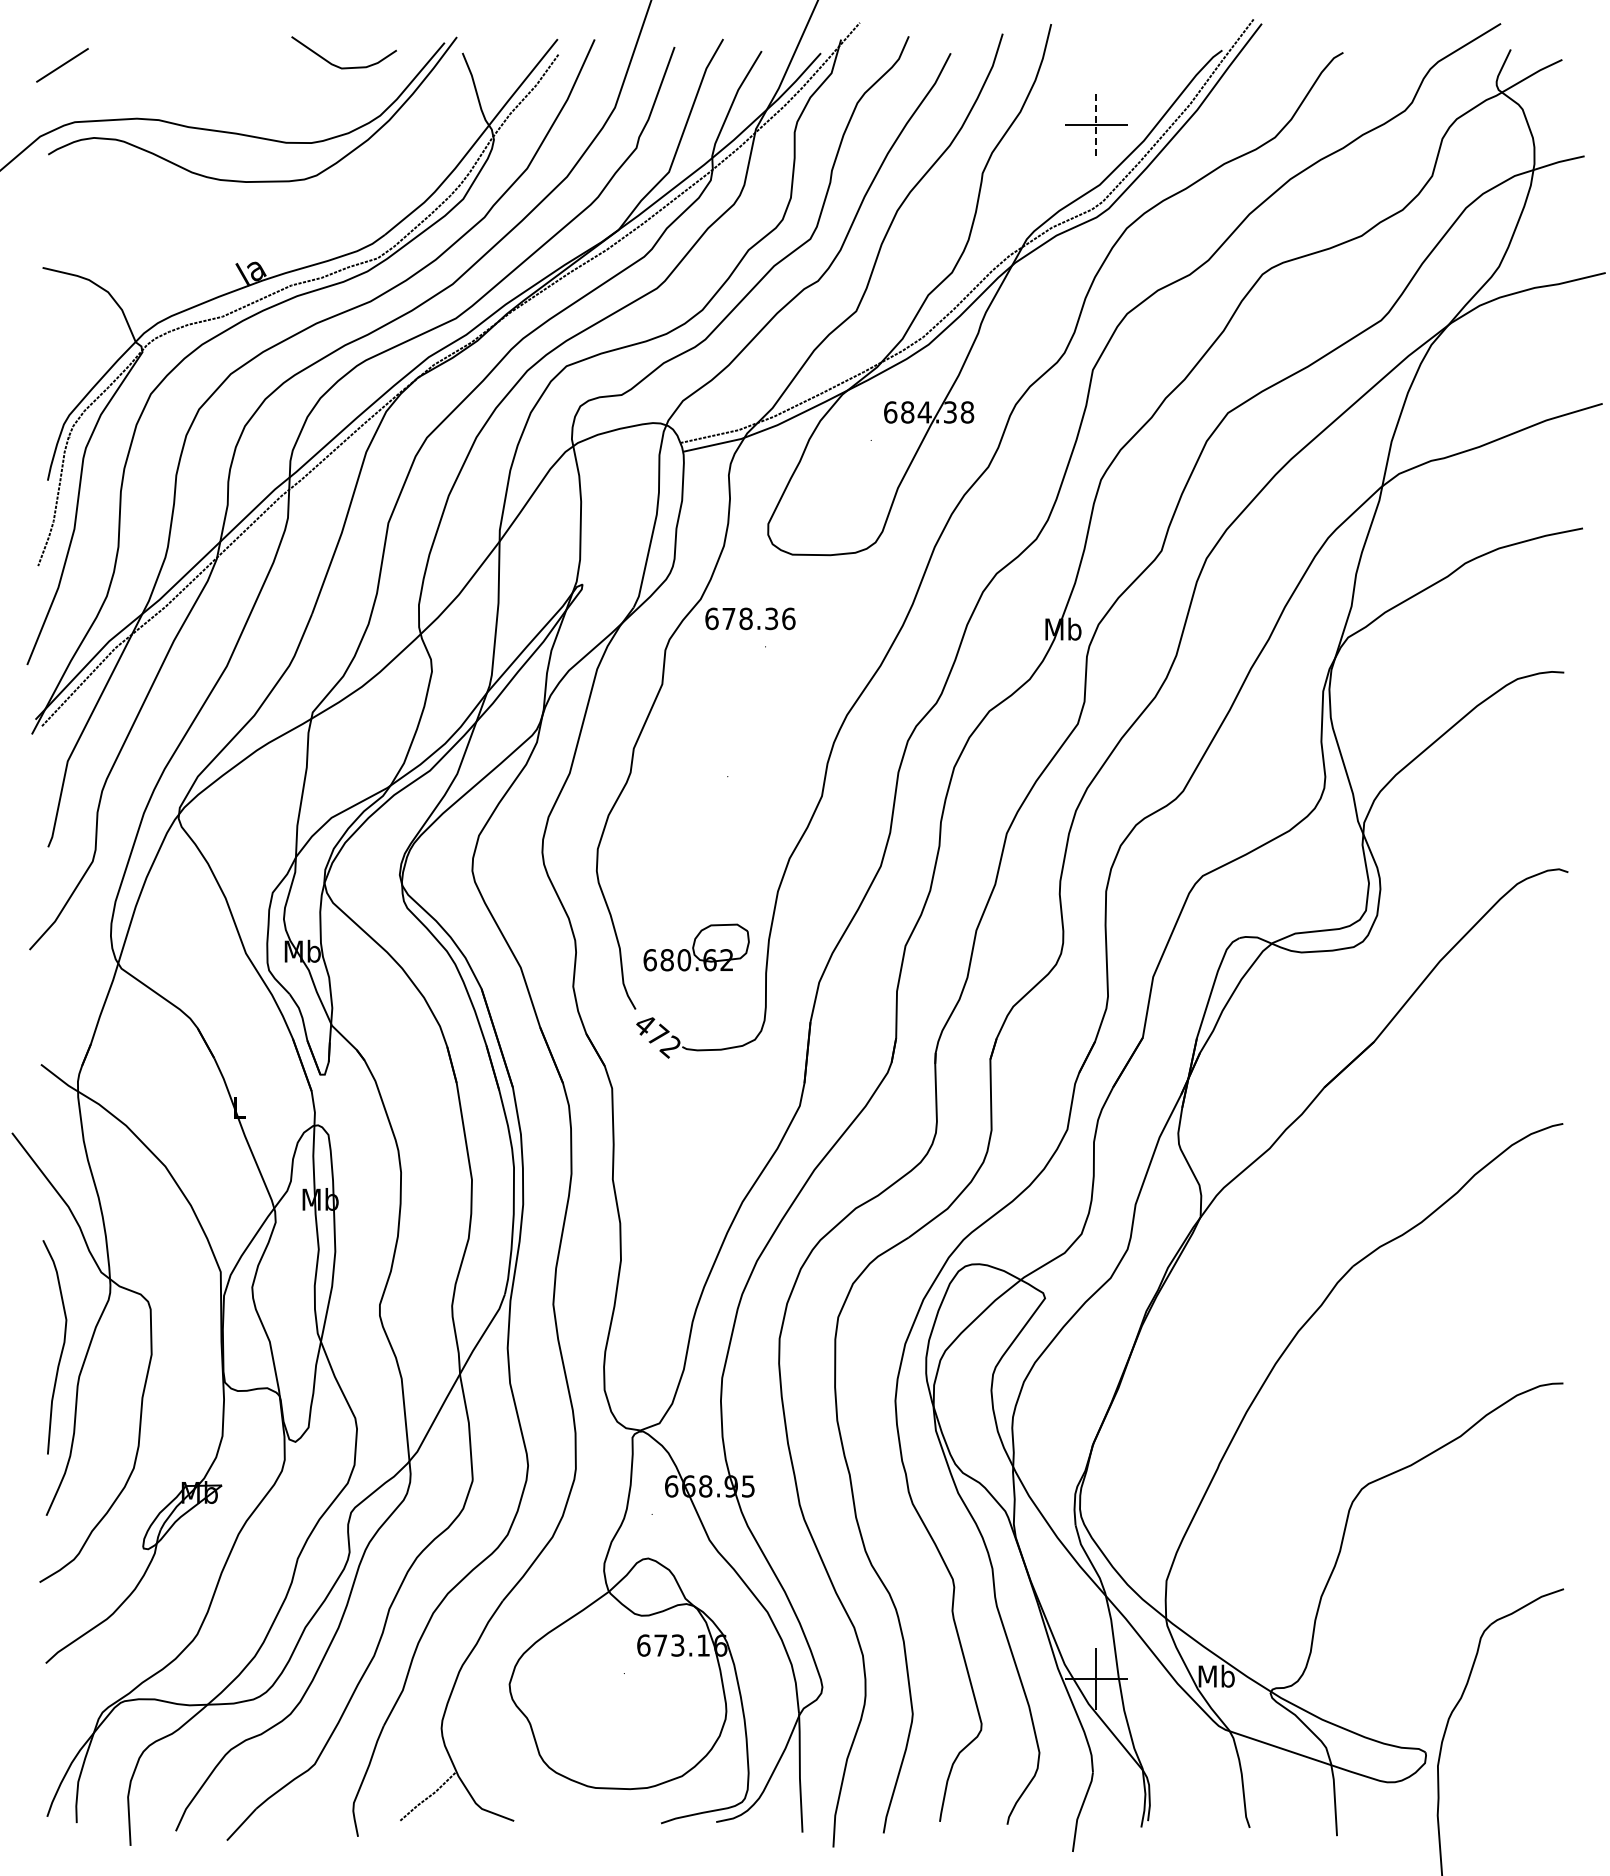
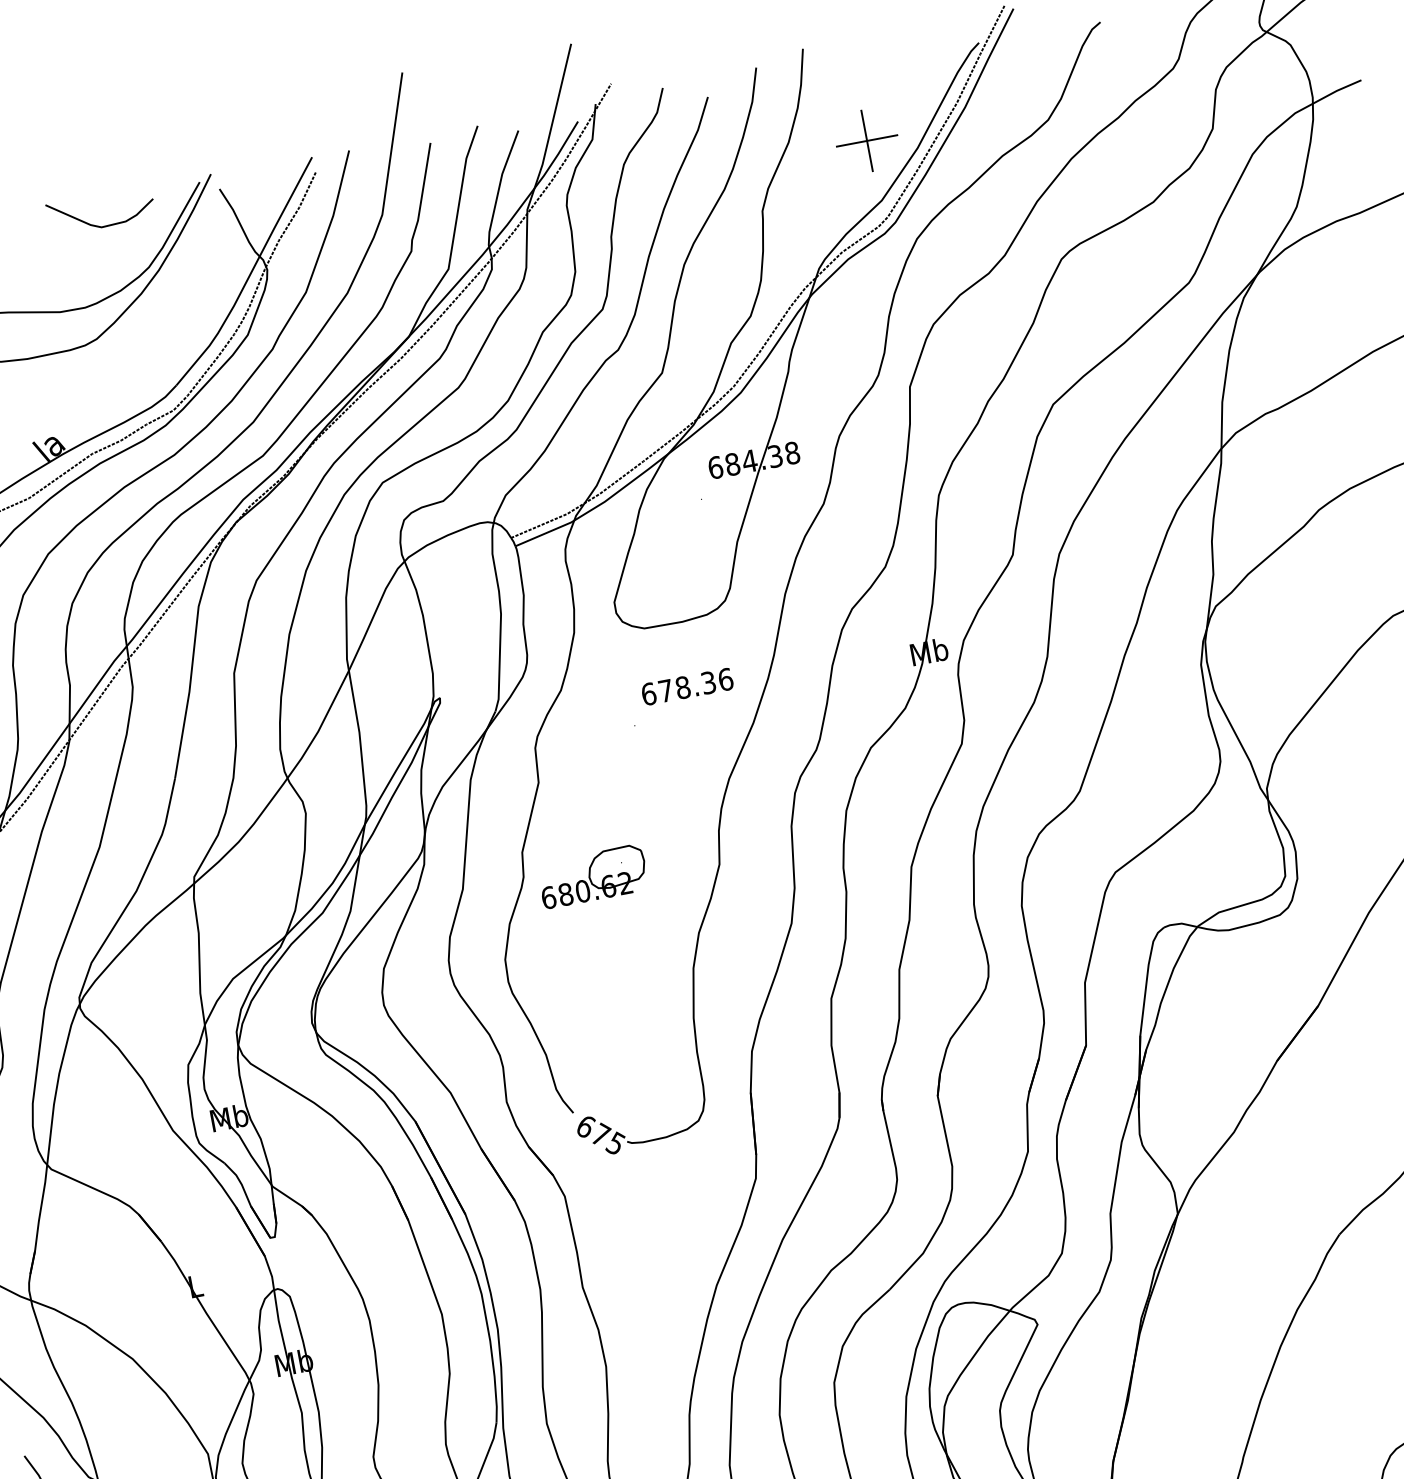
line: (1096, 124) -> (867, 140), dashed -> solid
text: (750, 618) -> (687, 686), moved
part: (696, 947) -> (592, 876), moved
text: (658, 1036) -> (601, 1135), 472 -> 675

